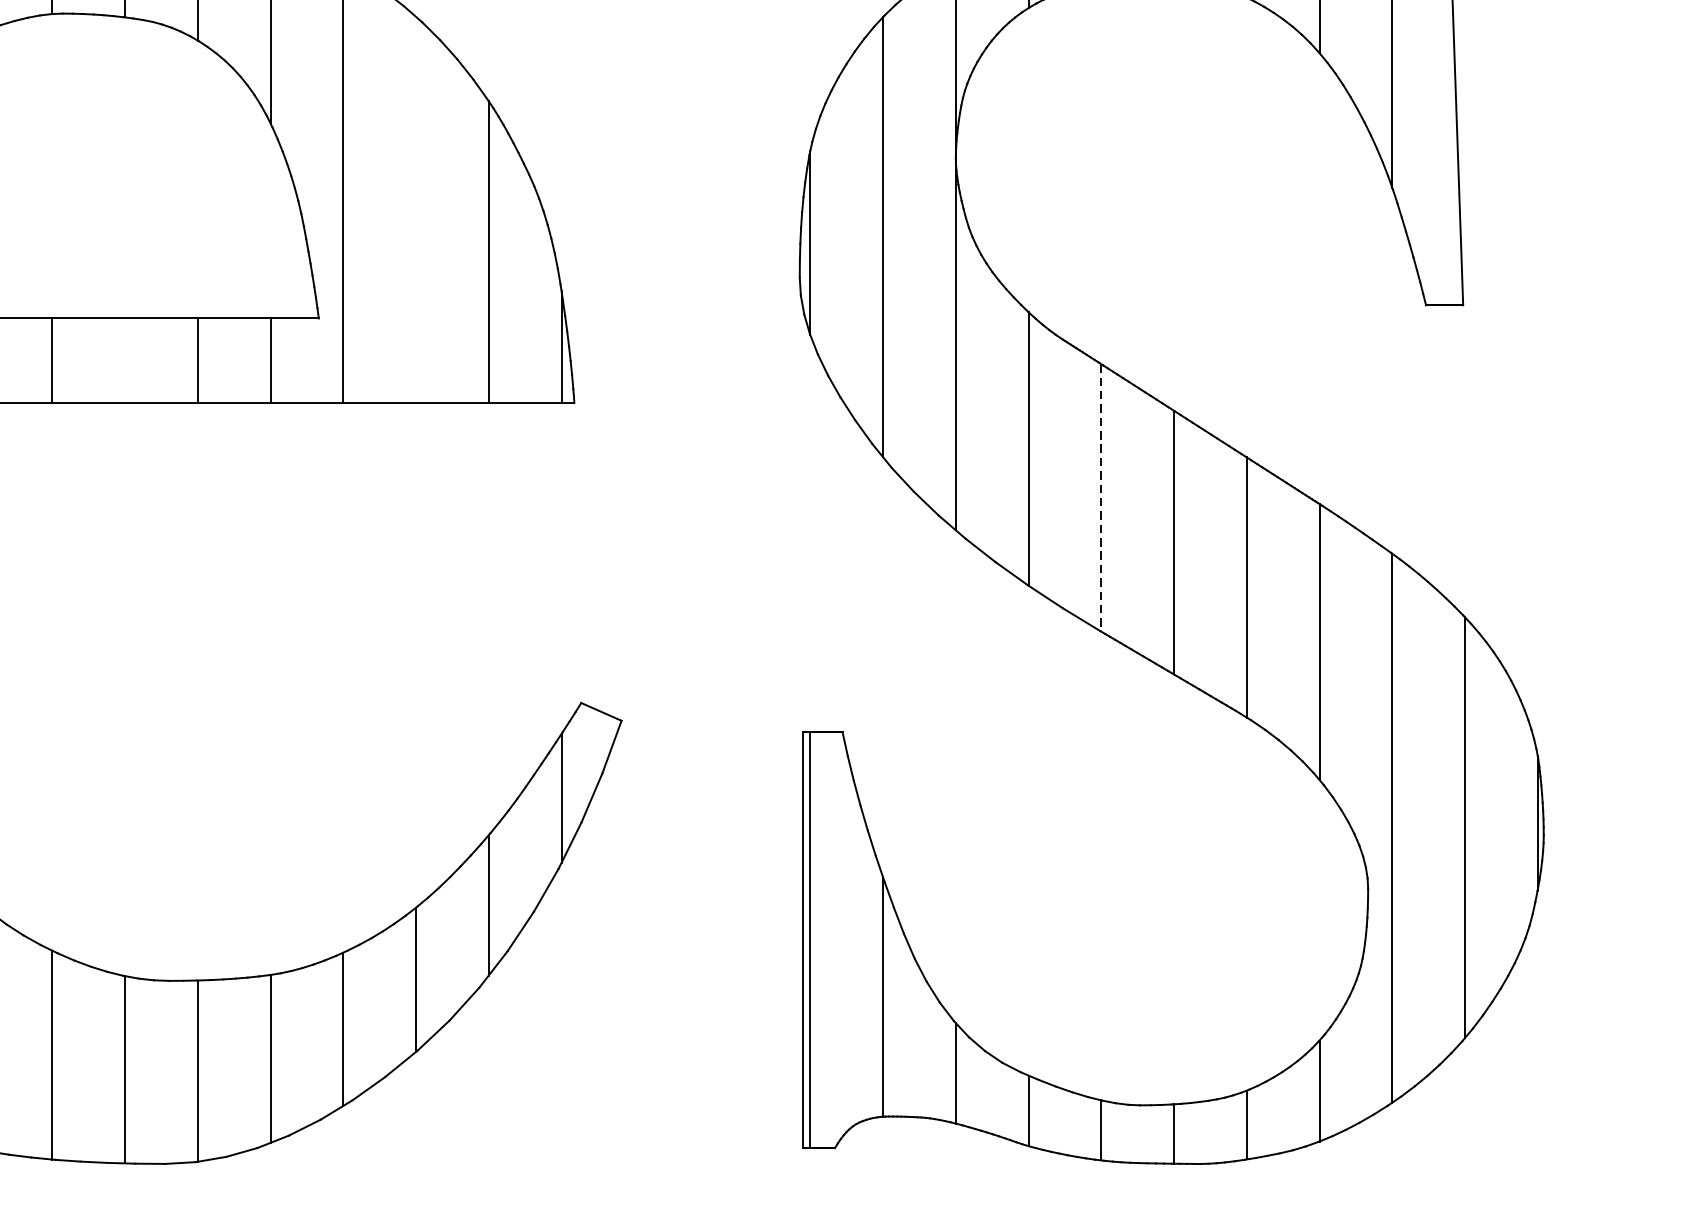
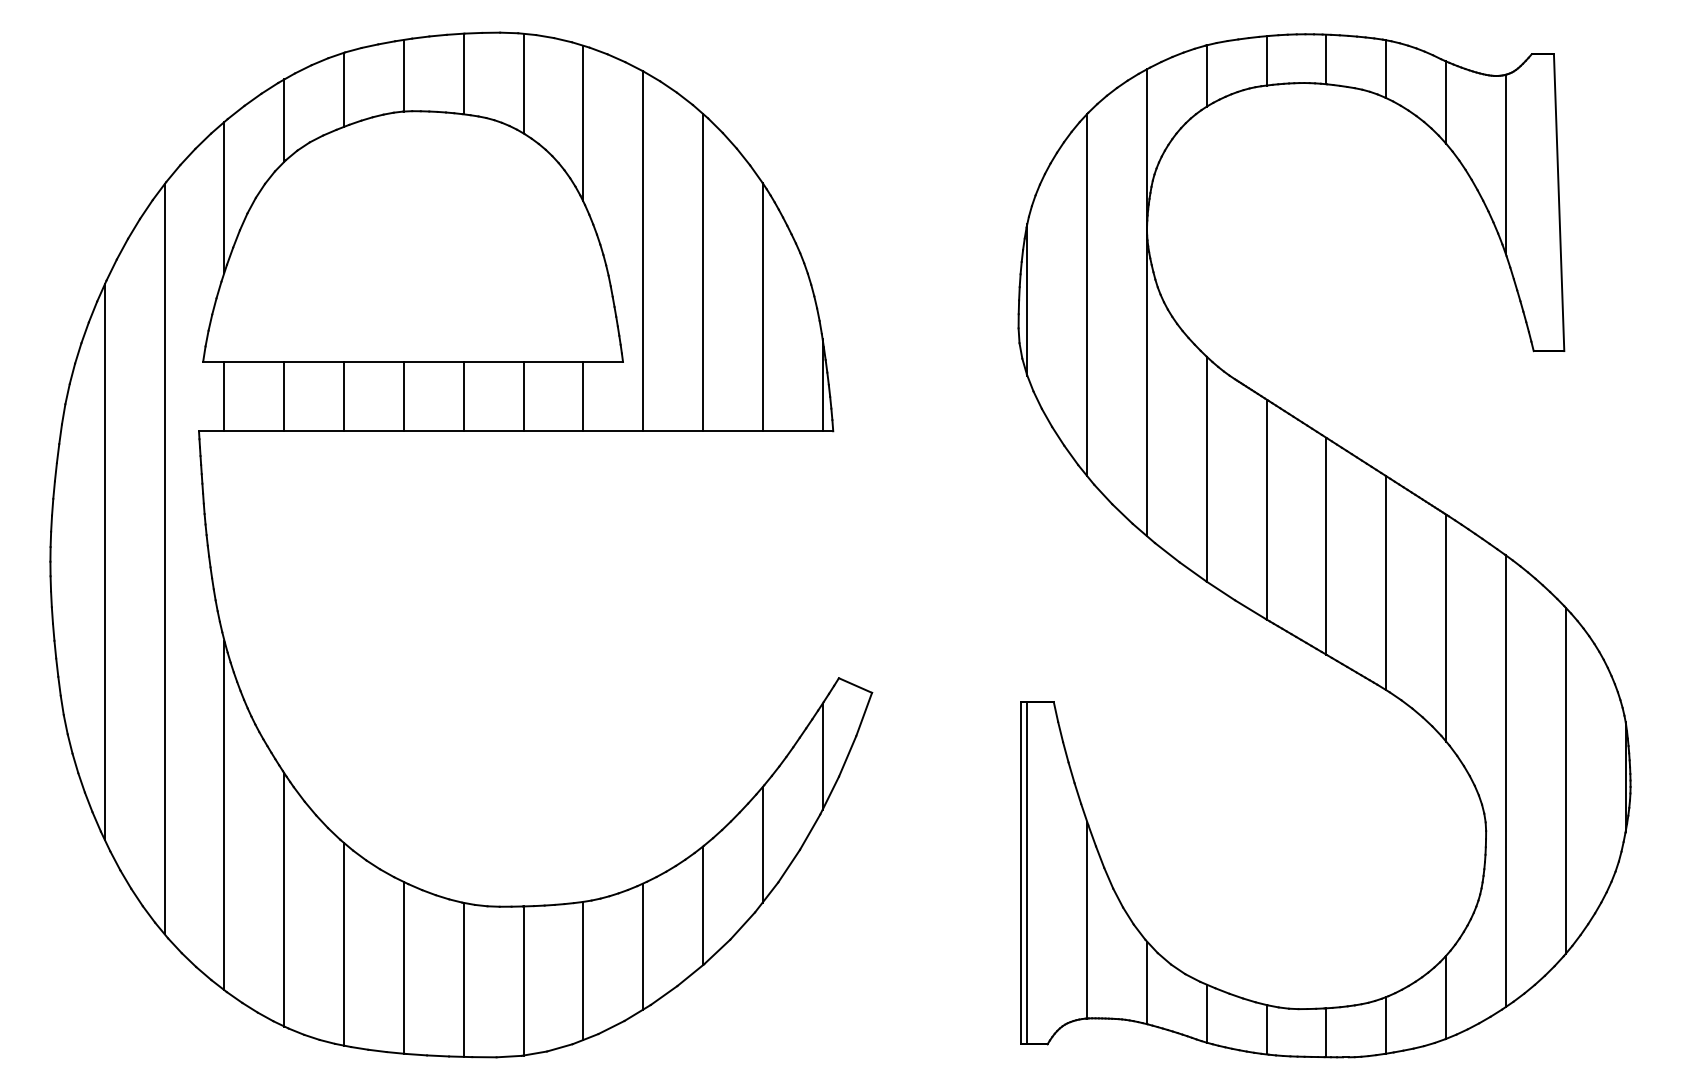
line: (416, 209) -> (703, 272), added
line: (124, 360) -> (463, 396), added
line: (1101, 497) -> (1266, 509), dashed -> solid

